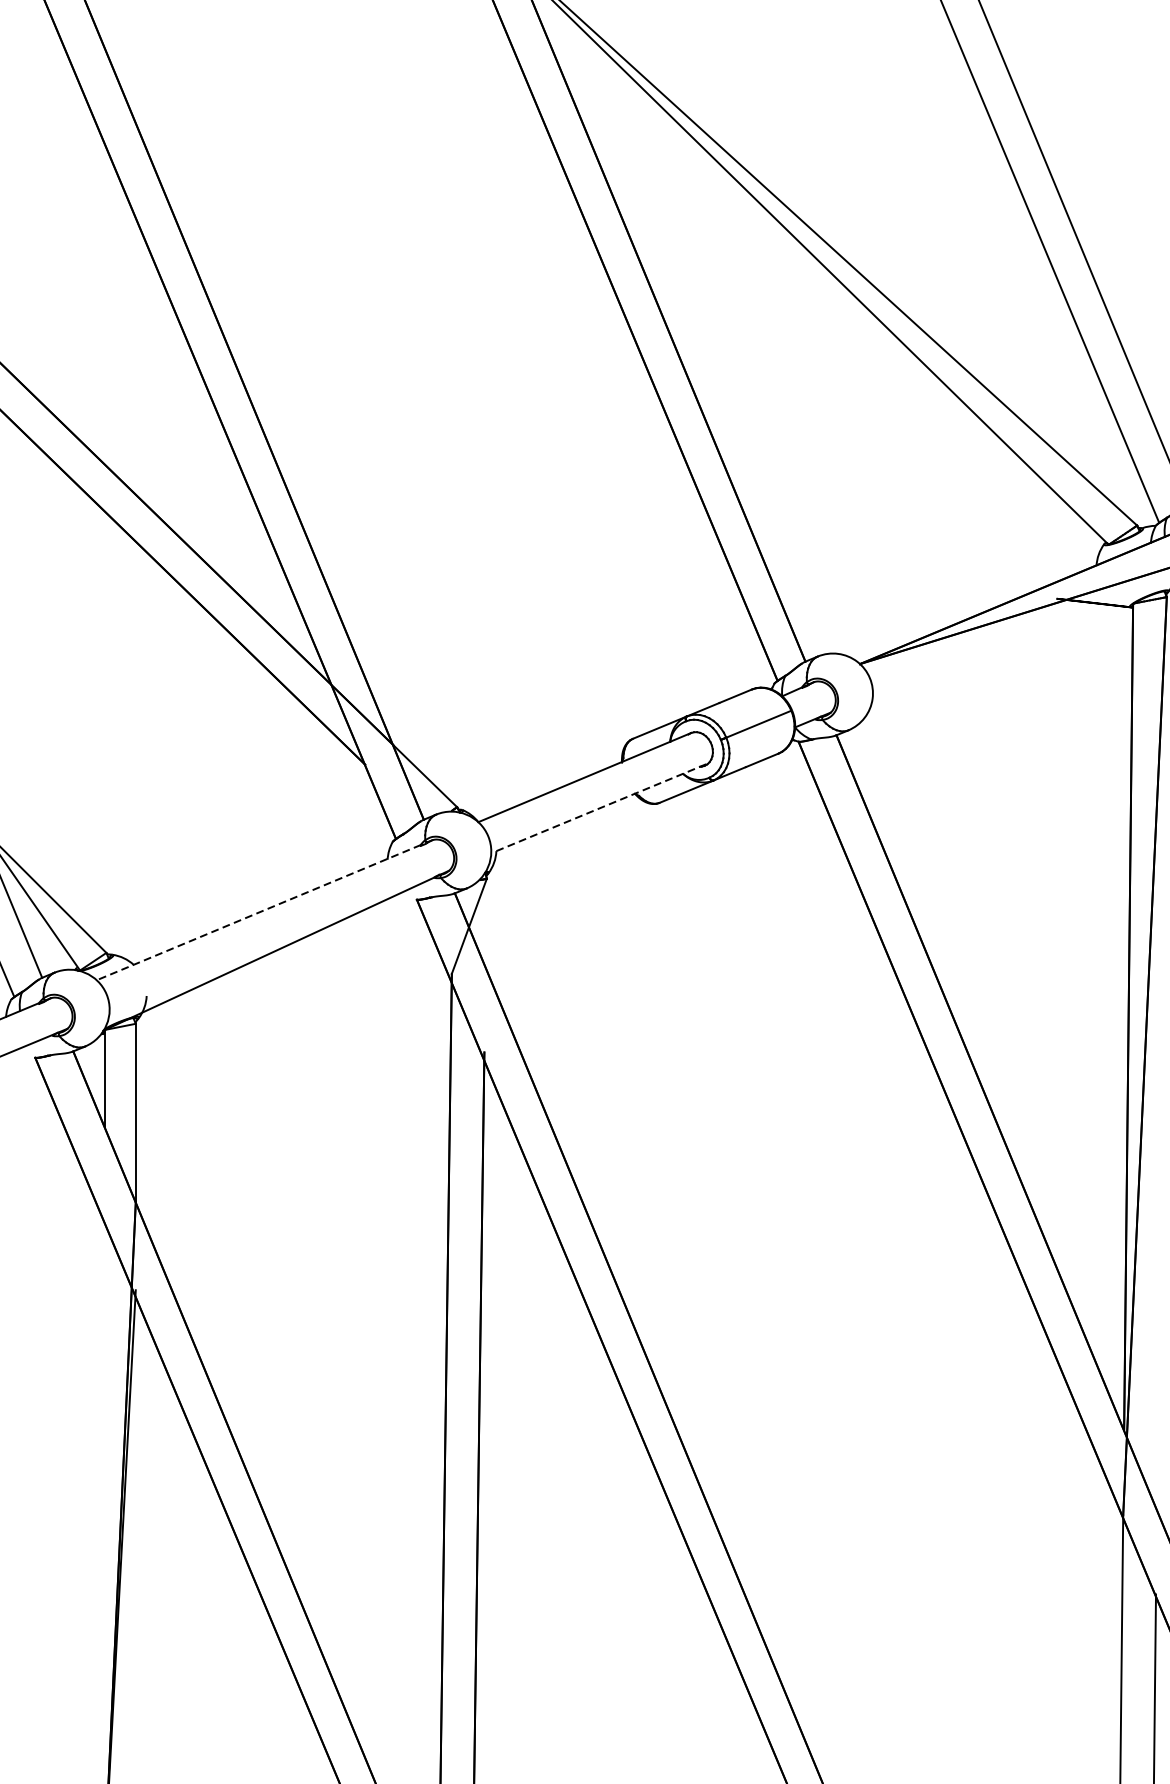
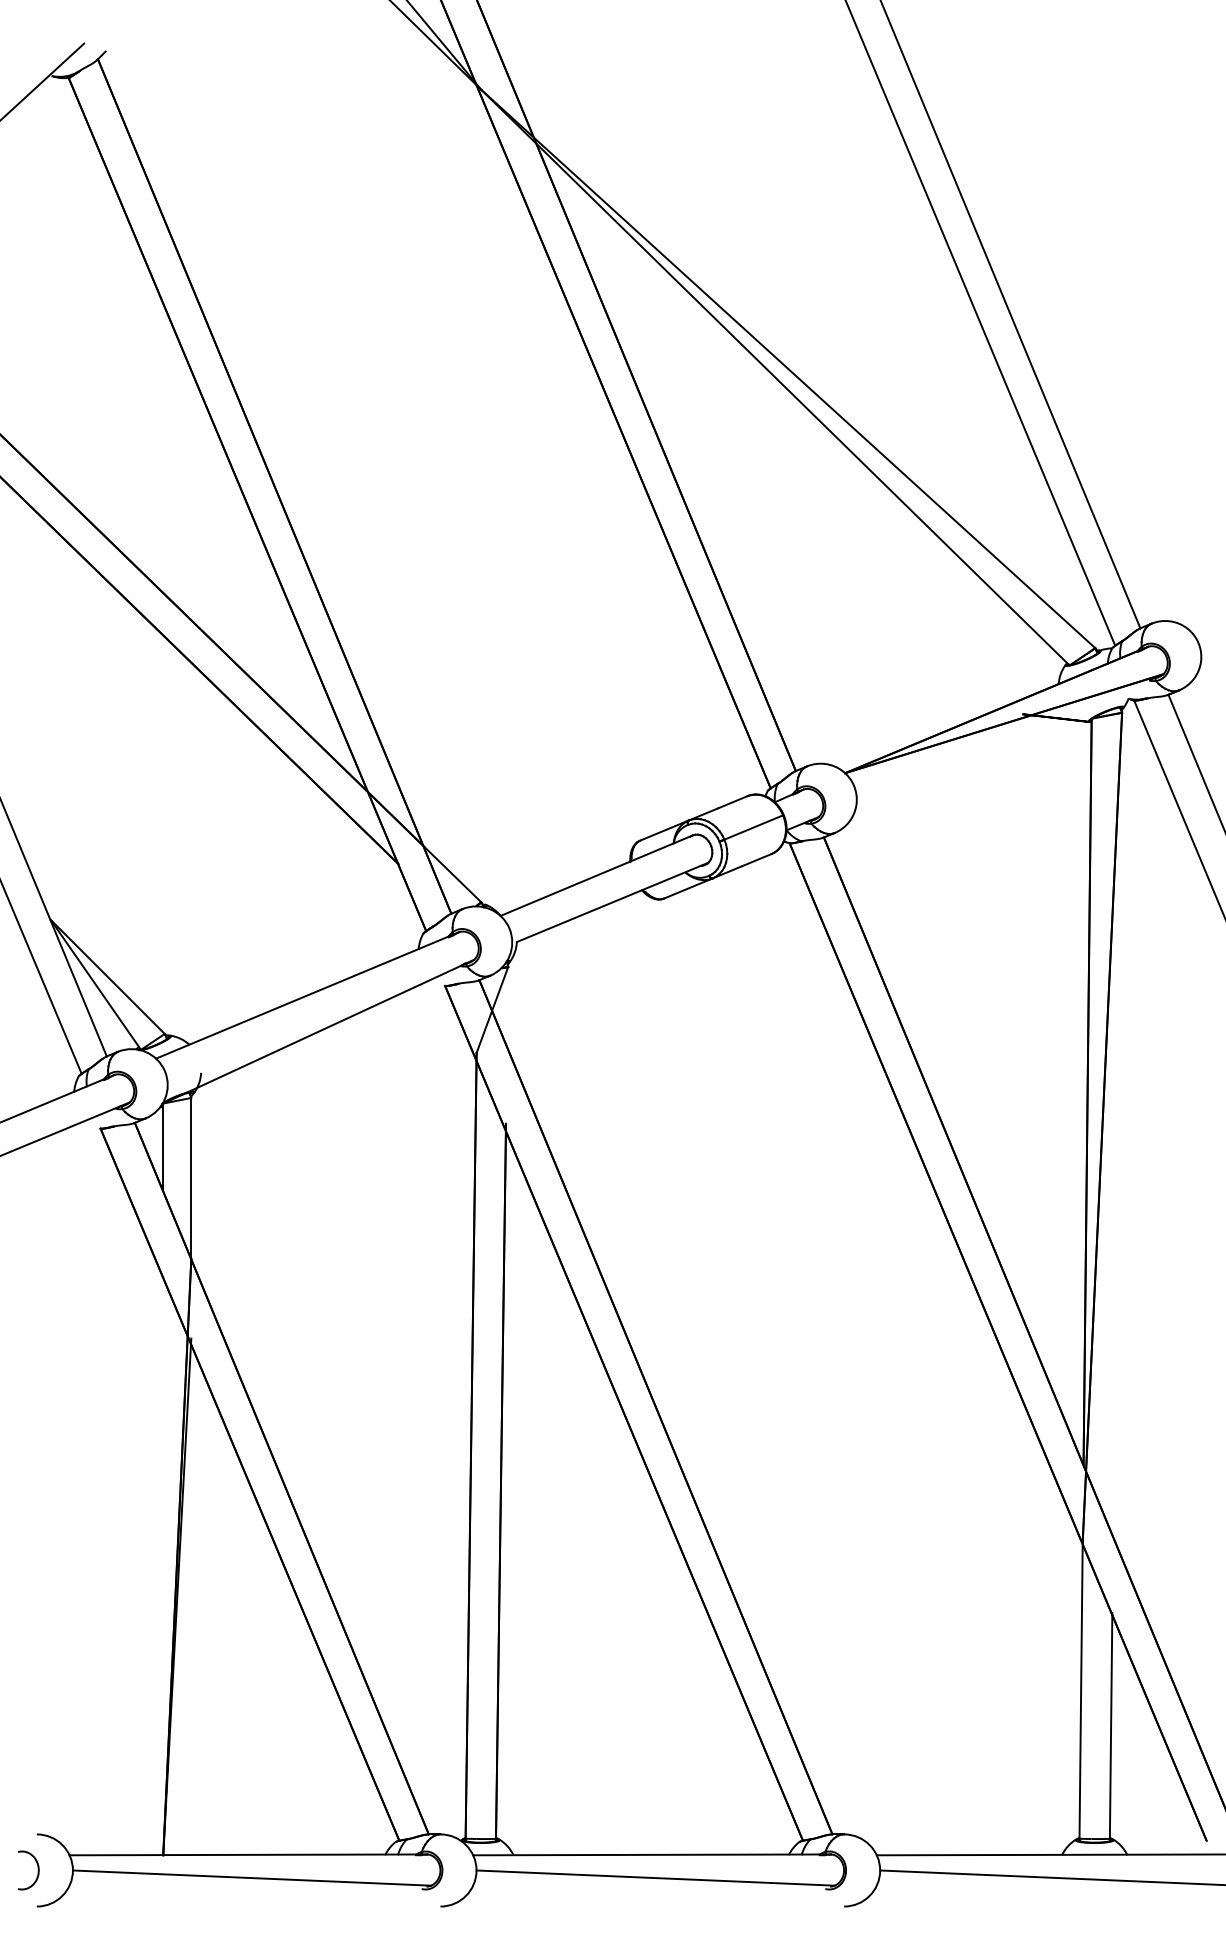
line: (602, 807) -> (612, 902), dashed -> solid
line: (264, 910) -> (307, 995), dashed -> solid

